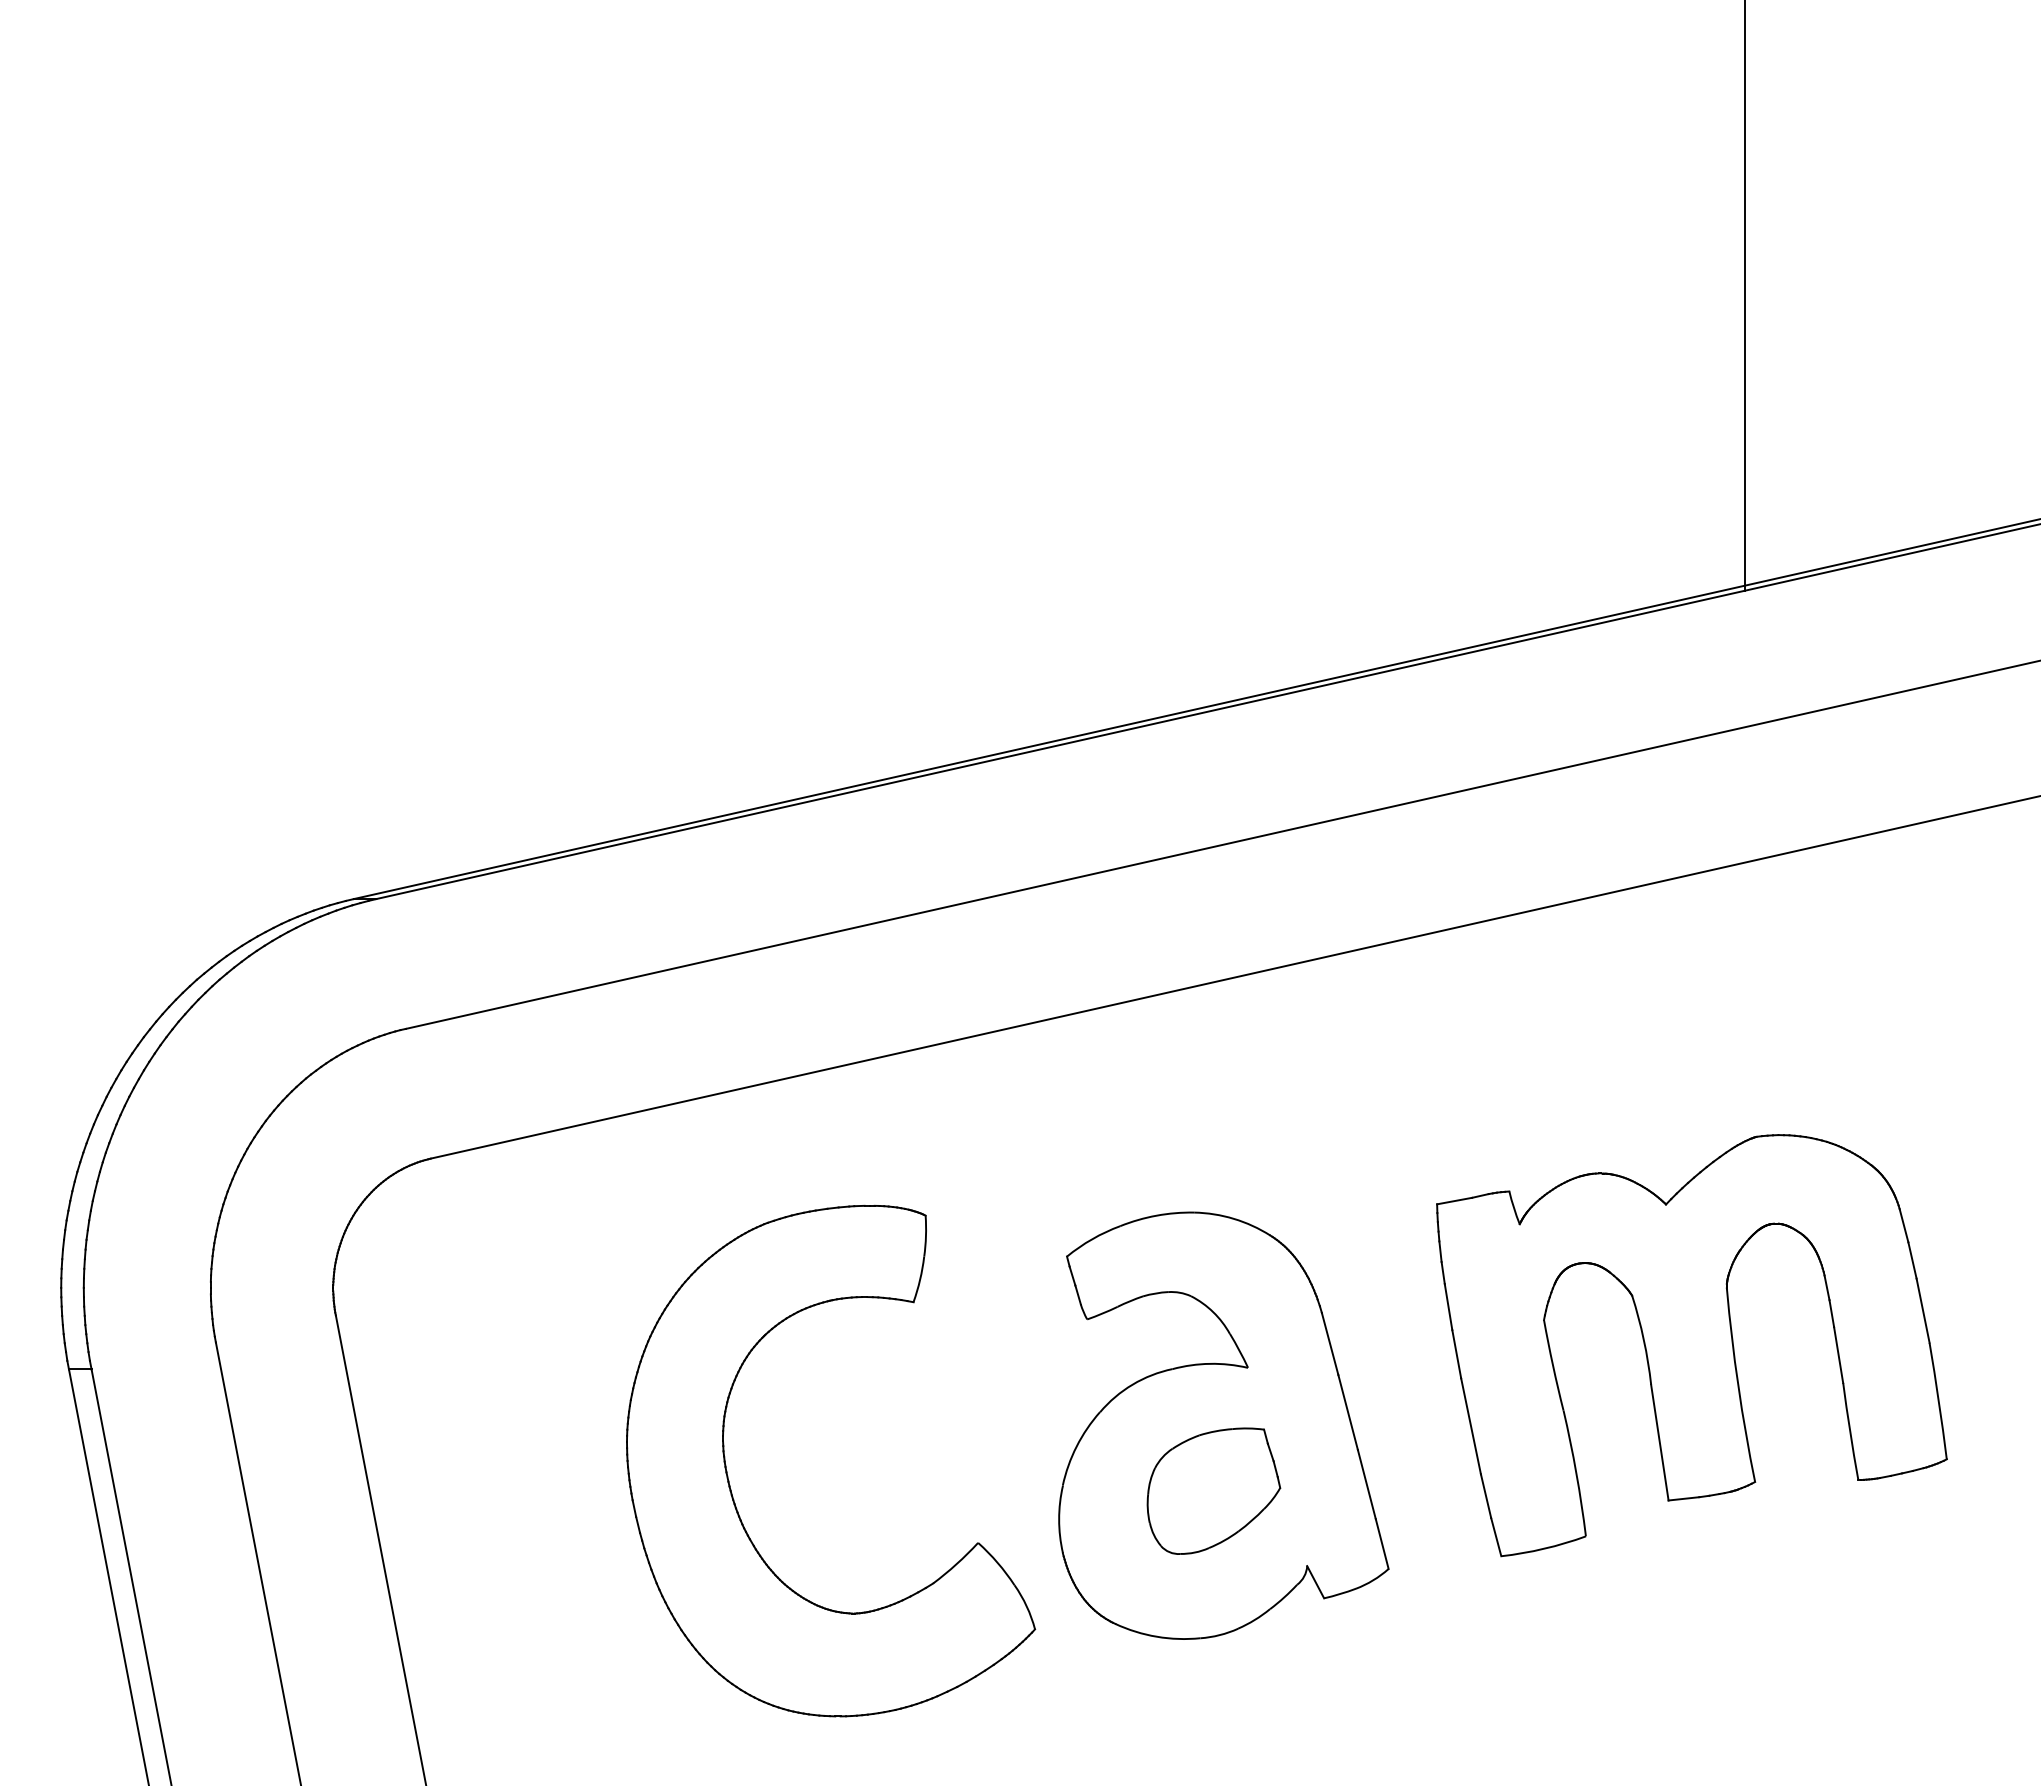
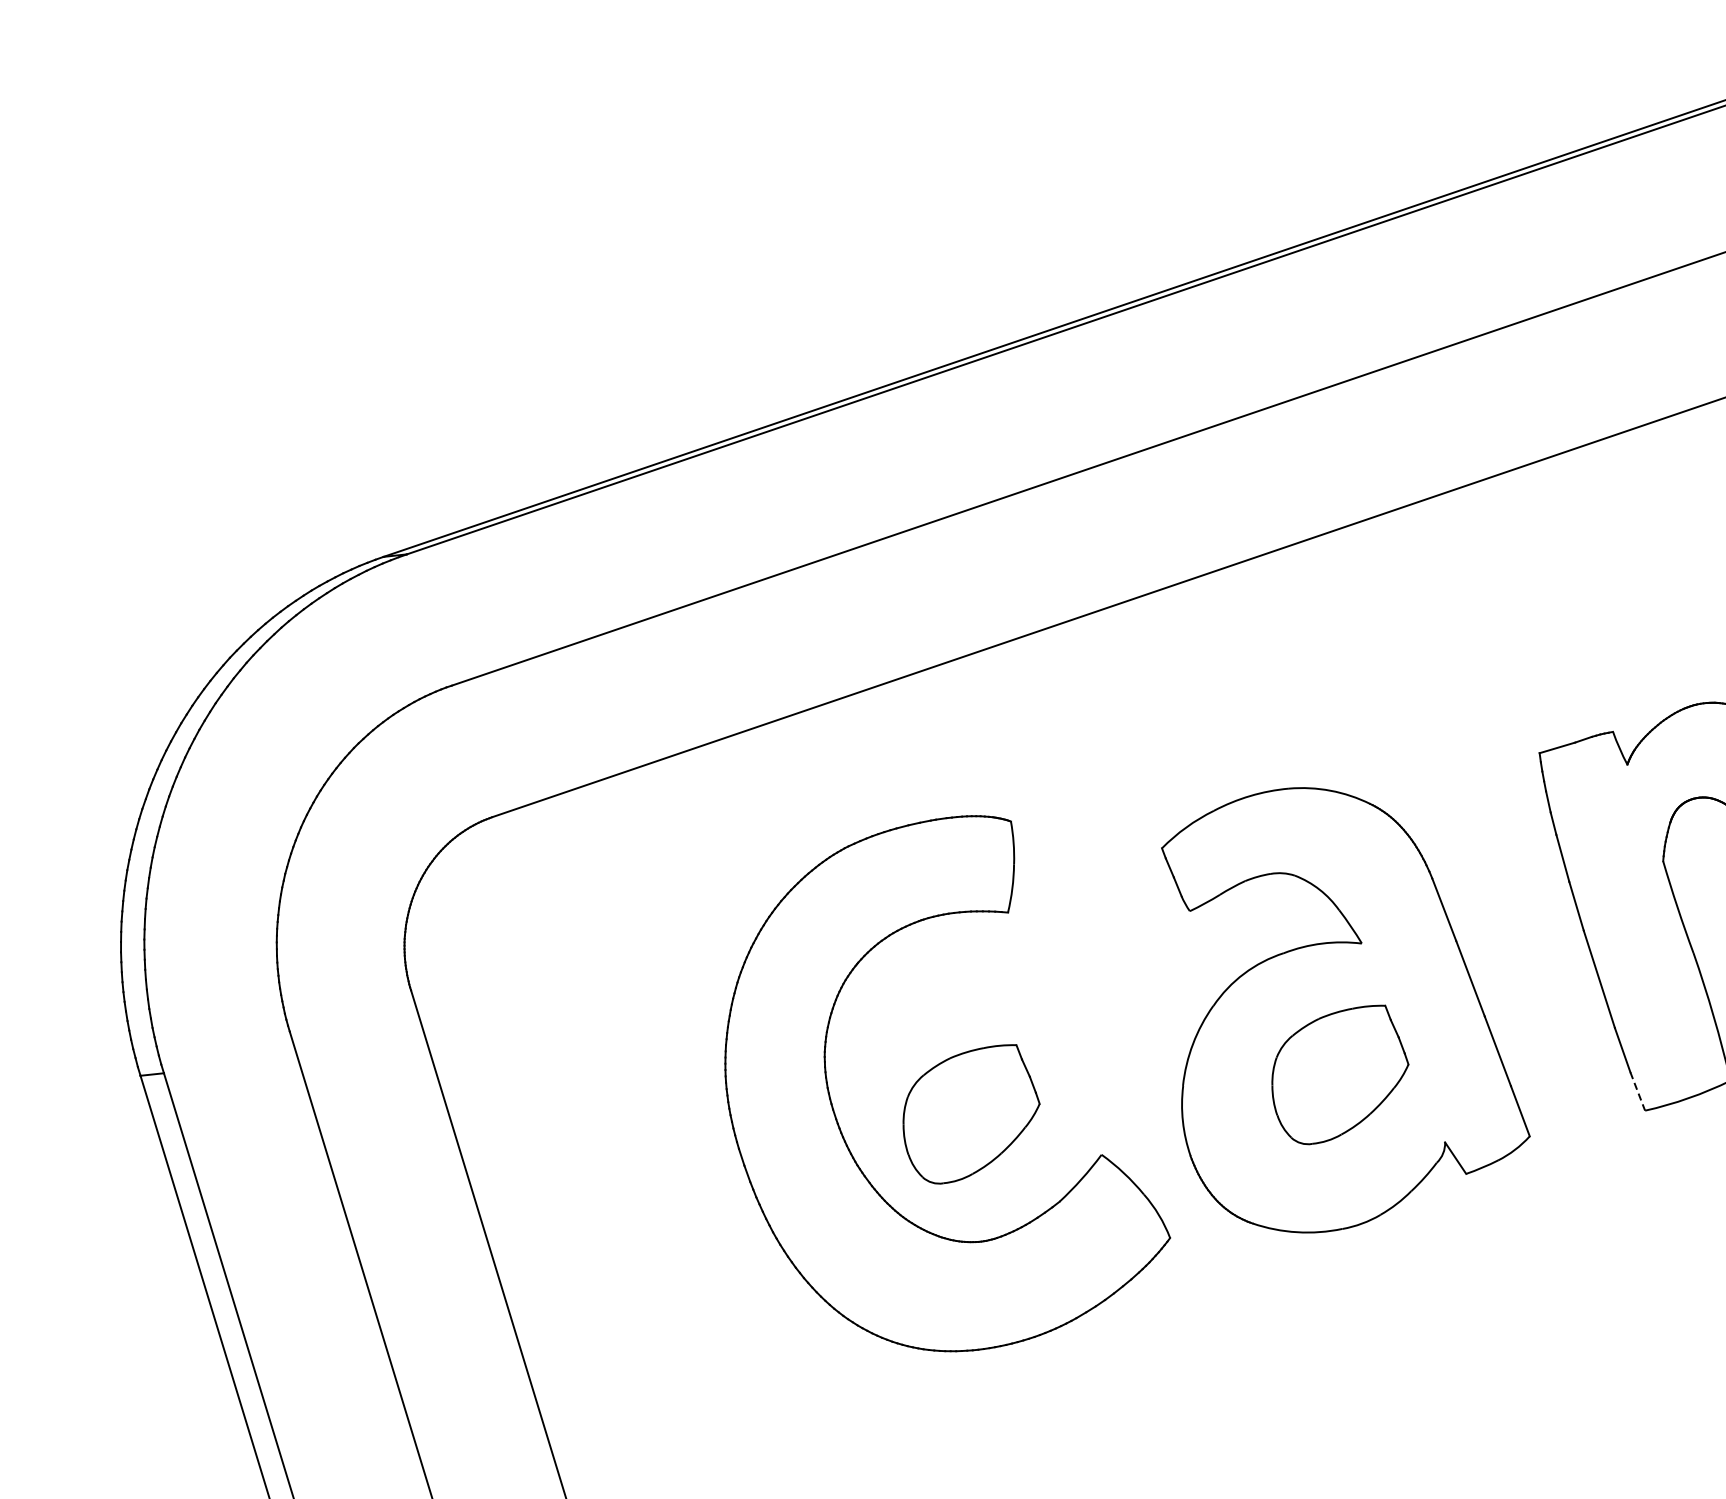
part: (857, 1490) -> (970, 1113), added
line: (1496, 1537) -> (1638, 1091), solid -> dashed

